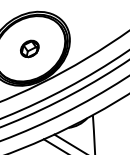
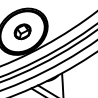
part: (29, 48) -> (22, 31), size x1.43

